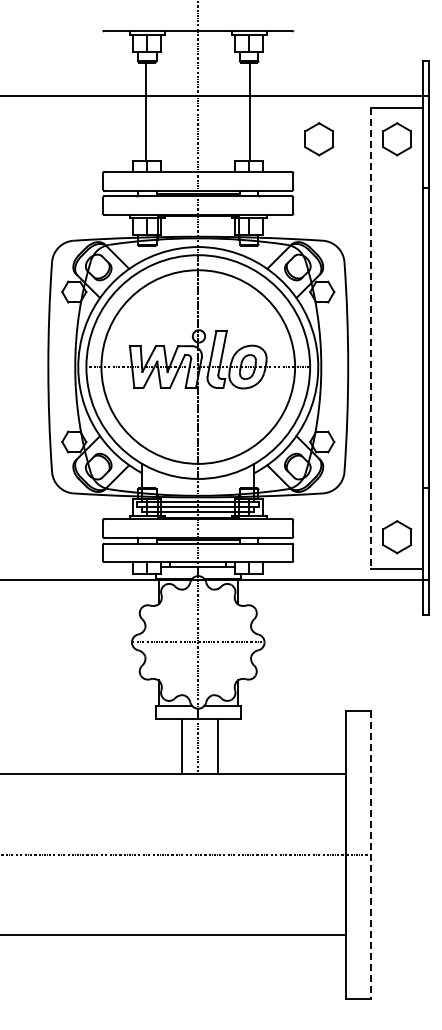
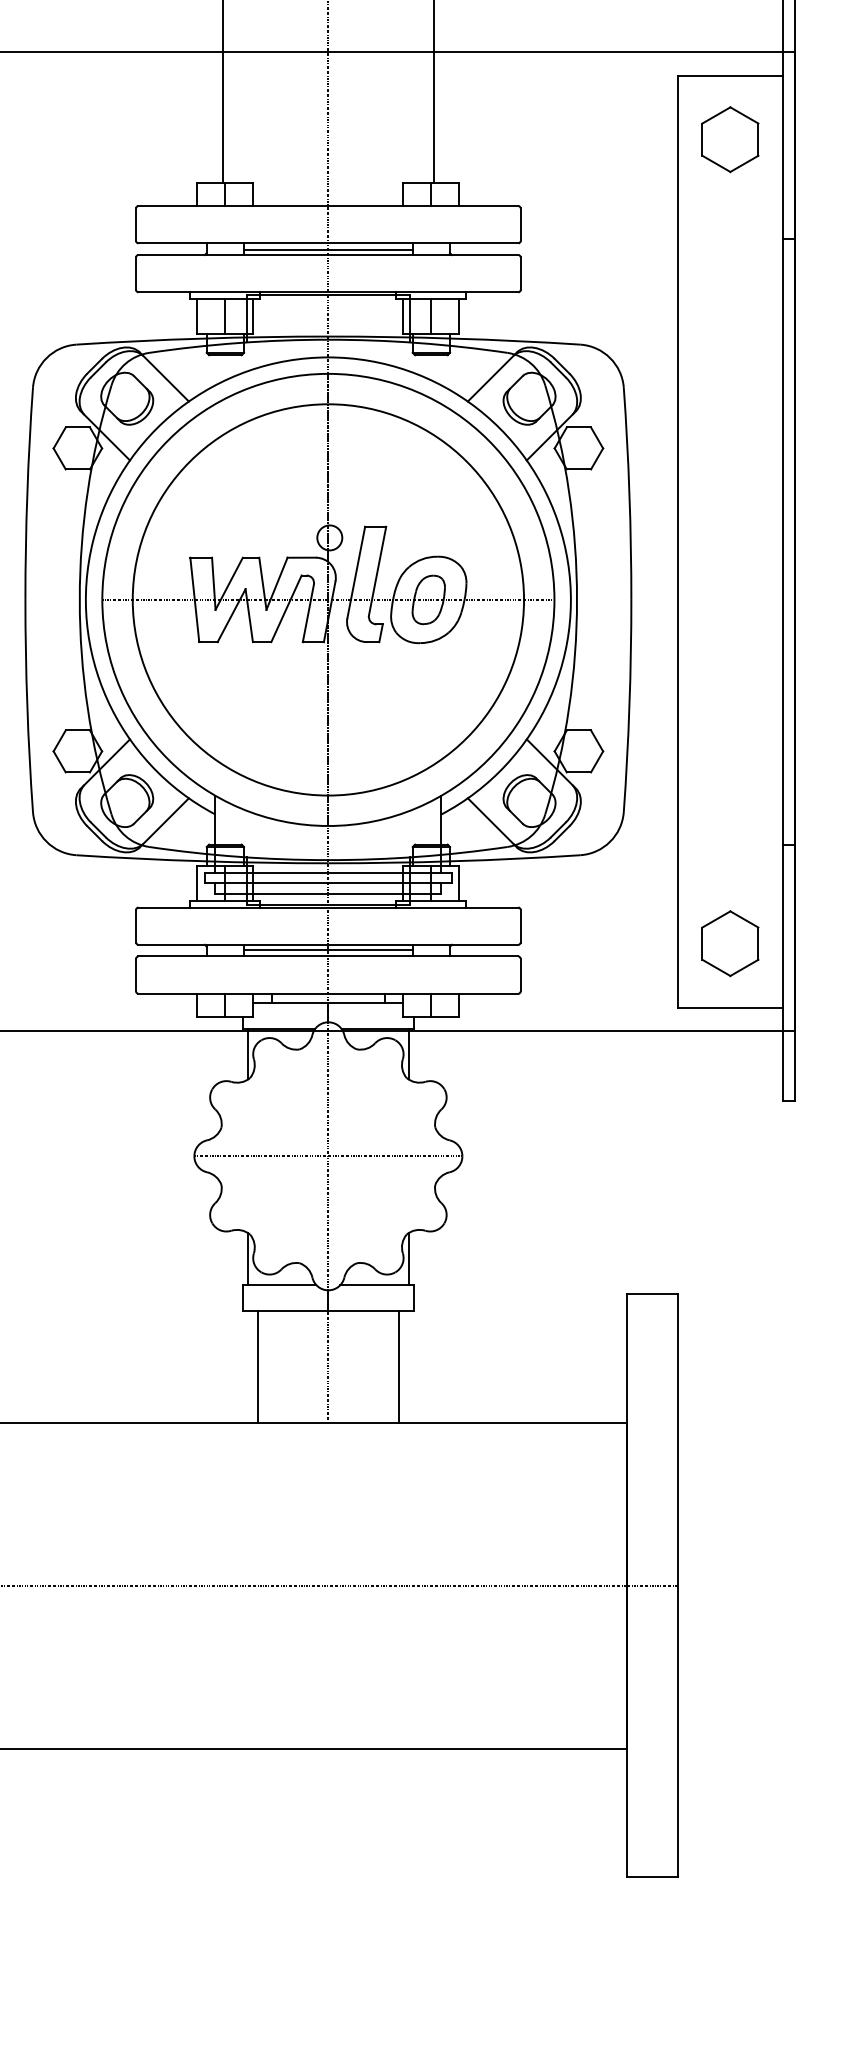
part: (319, 139) -> (573, 140), removed
line: (371, 338) -> (678, 542), dashed -> solid
line: (181, 746) -> (258, 1366), moved
line: (218, 746) -> (399, 1366), moved
line: (371, 855) -> (678, 1586), dashed -> solid

